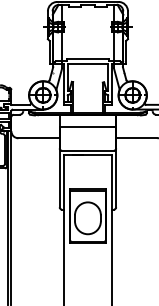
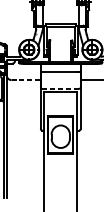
line: (39, 138) -> (26, 80), solid -> dashed
line: (87, 150) -> (60, 88), solid -> dashed

